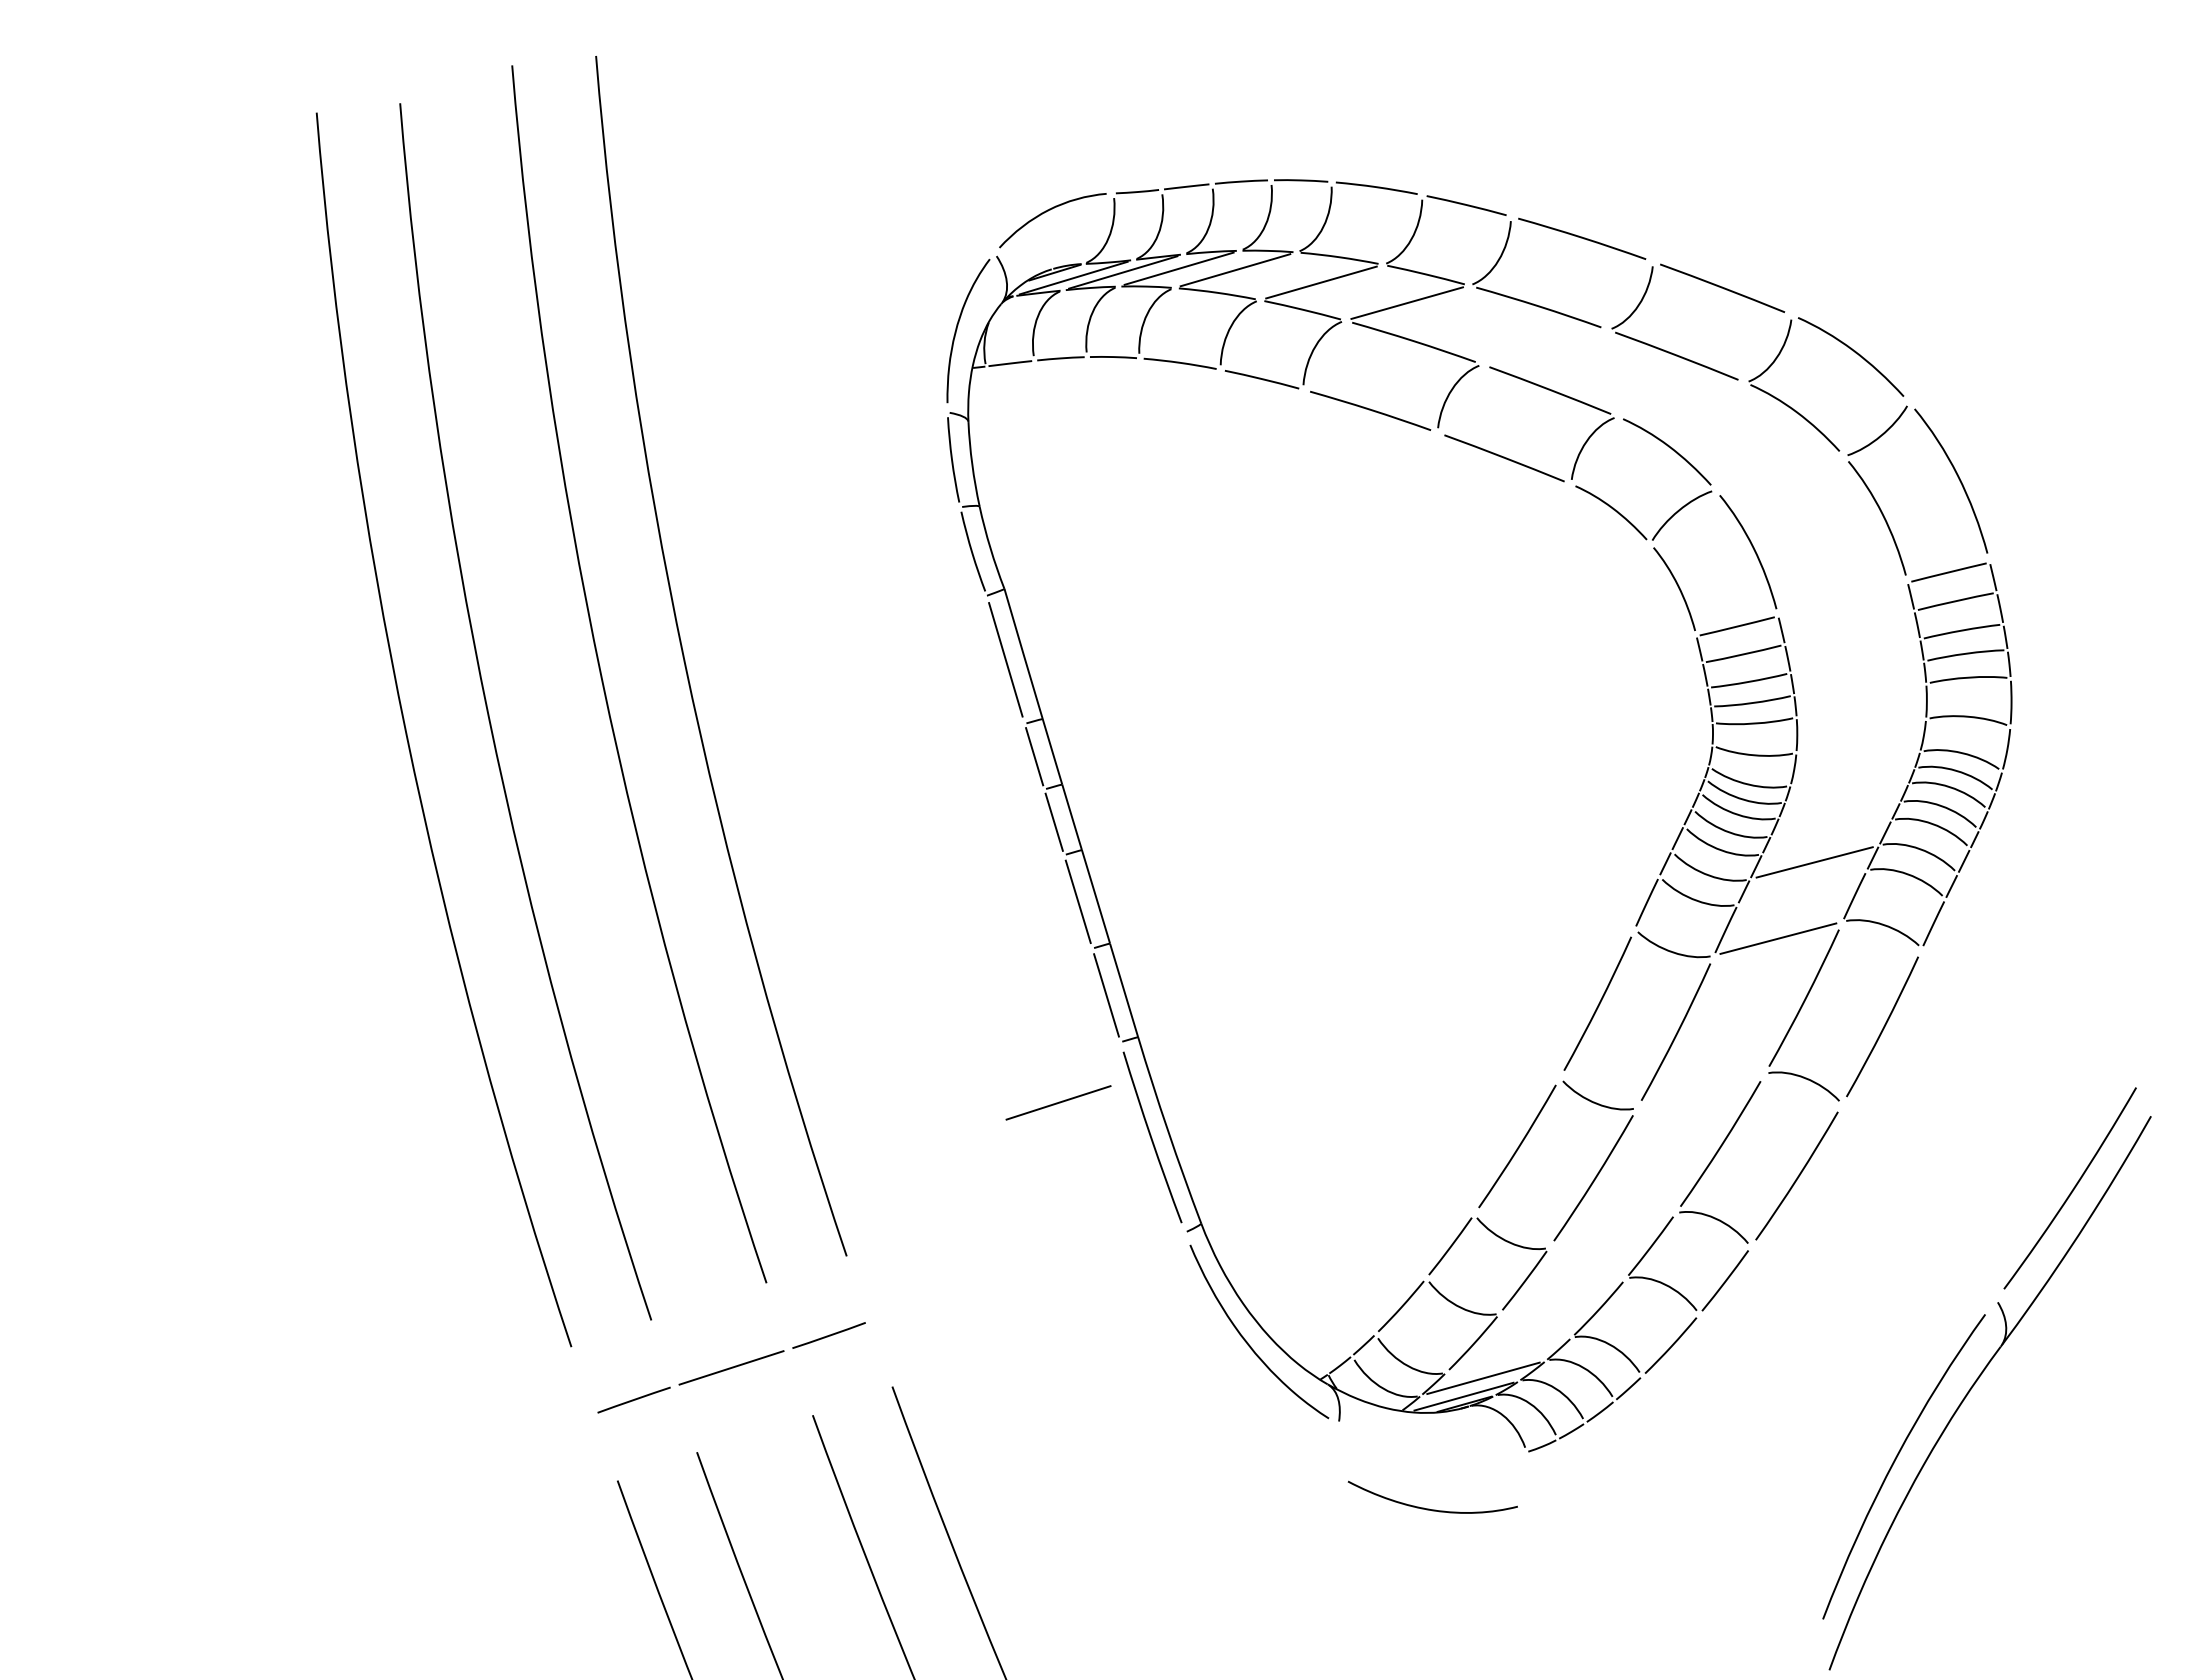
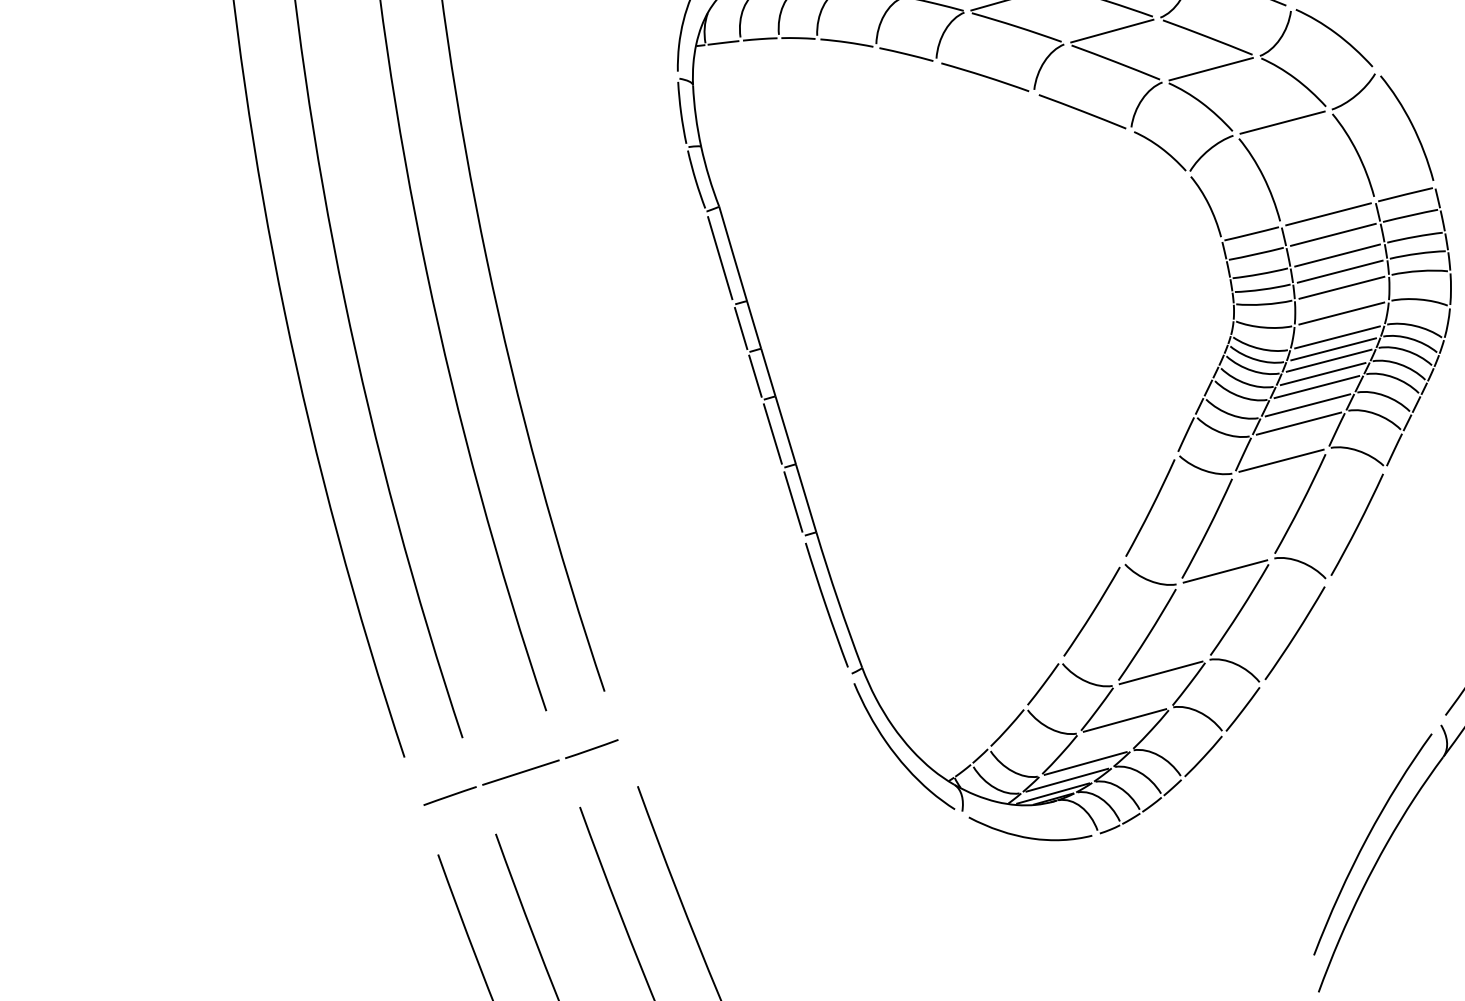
line: (1545, 346) -> (1112, 30), added
line: (1681, 399) -> (1211, 69), added
line: (1779, 473) -> (1282, 122), added
line: (1842, 599) -> (1328, 214), added
line: (1849, 627) -> (1333, 234), added
line: (1855, 656) -> (1337, 255), added
line: (1858, 678) -> (1339, 271), added
line: (1861, 700) -> (1341, 287), added
line: (1860, 735) -> (1341, 313), added
line: (1855, 768) -> (1337, 337), added
line: (1849, 785) -> (1333, 349), added
line: (1843, 800) -> (1328, 360), added
line: (1835, 819) -> (1323, 374), added
line: (1826, 837) -> (1316, 387), added
line: (1802, 887) -> (1299, 423), added
line: (1700, 1090) -> (1224, 571), added
line: (1058, 1102) -> (758, 579), removed
line: (1612, 1230) -> (1161, 672), added
line: (1562, 1295) -> (1124, 720), added
line: (1508, 1354) -> (1085, 762), added
curve: (1429, 1508) -> (1028, 837), moved

